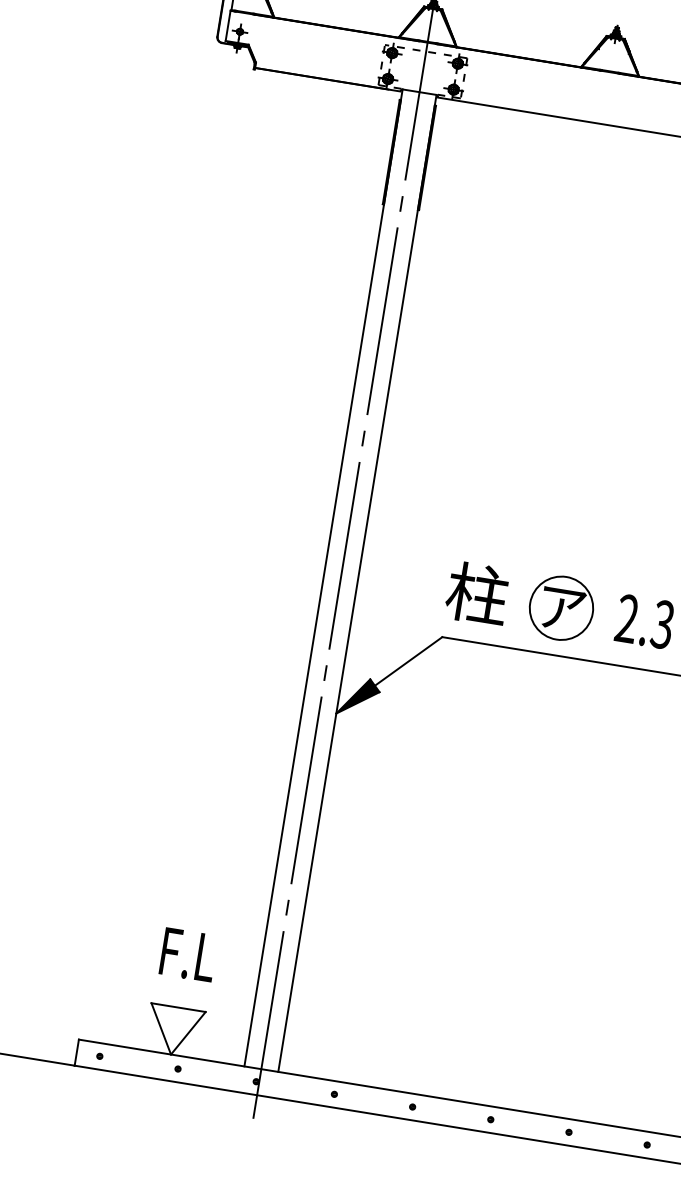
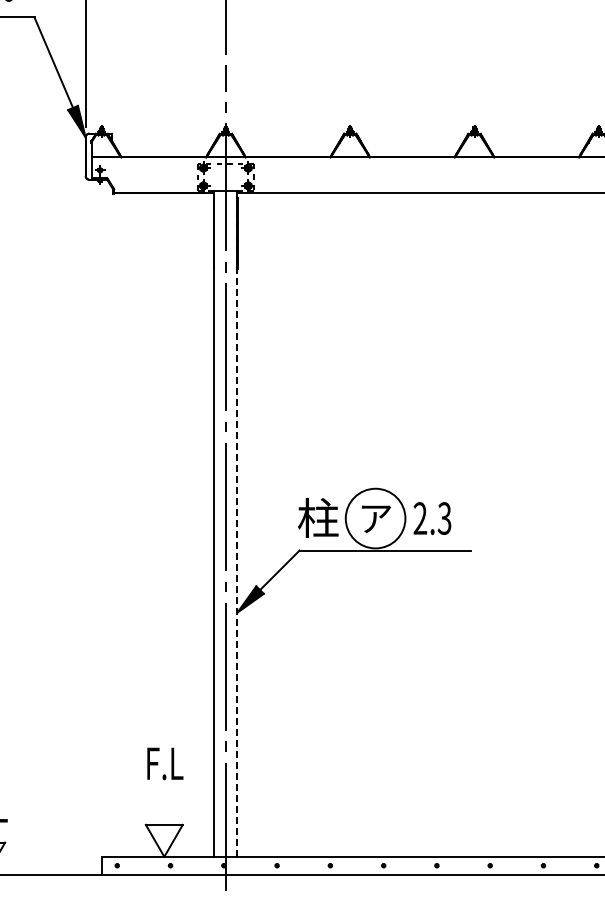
line: (357, 584) -> (237, 524), solid -> dashed
circle: (561, 608) -> (375, 518), size x1.4
text: (188, 954) -> (165, 763), moved

